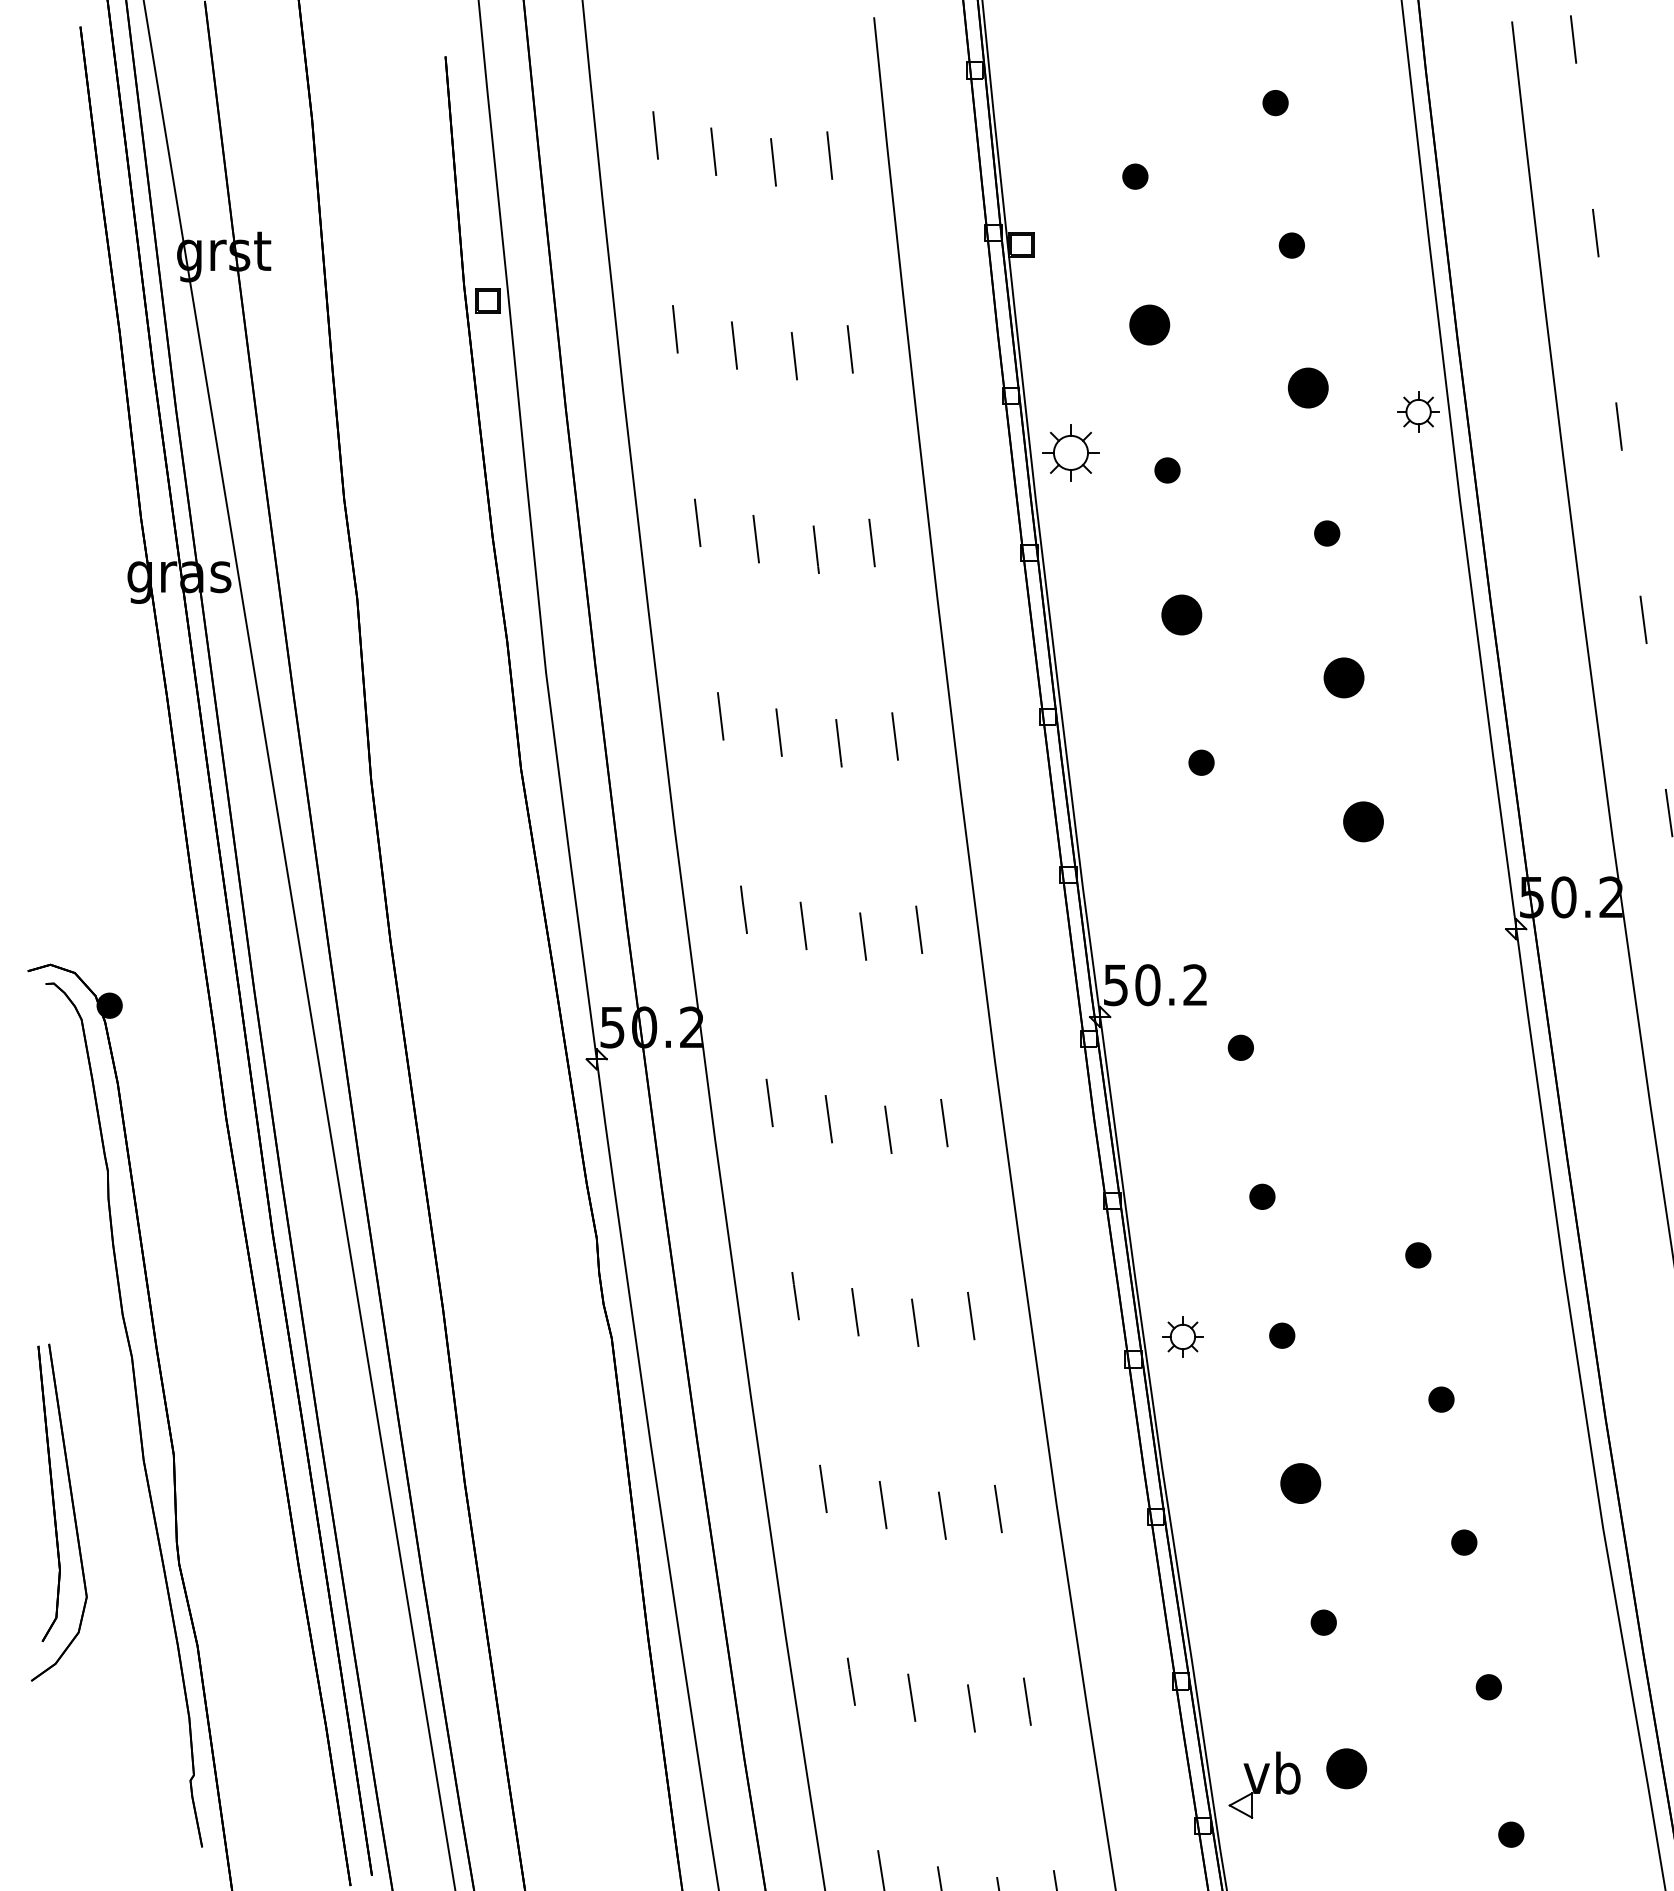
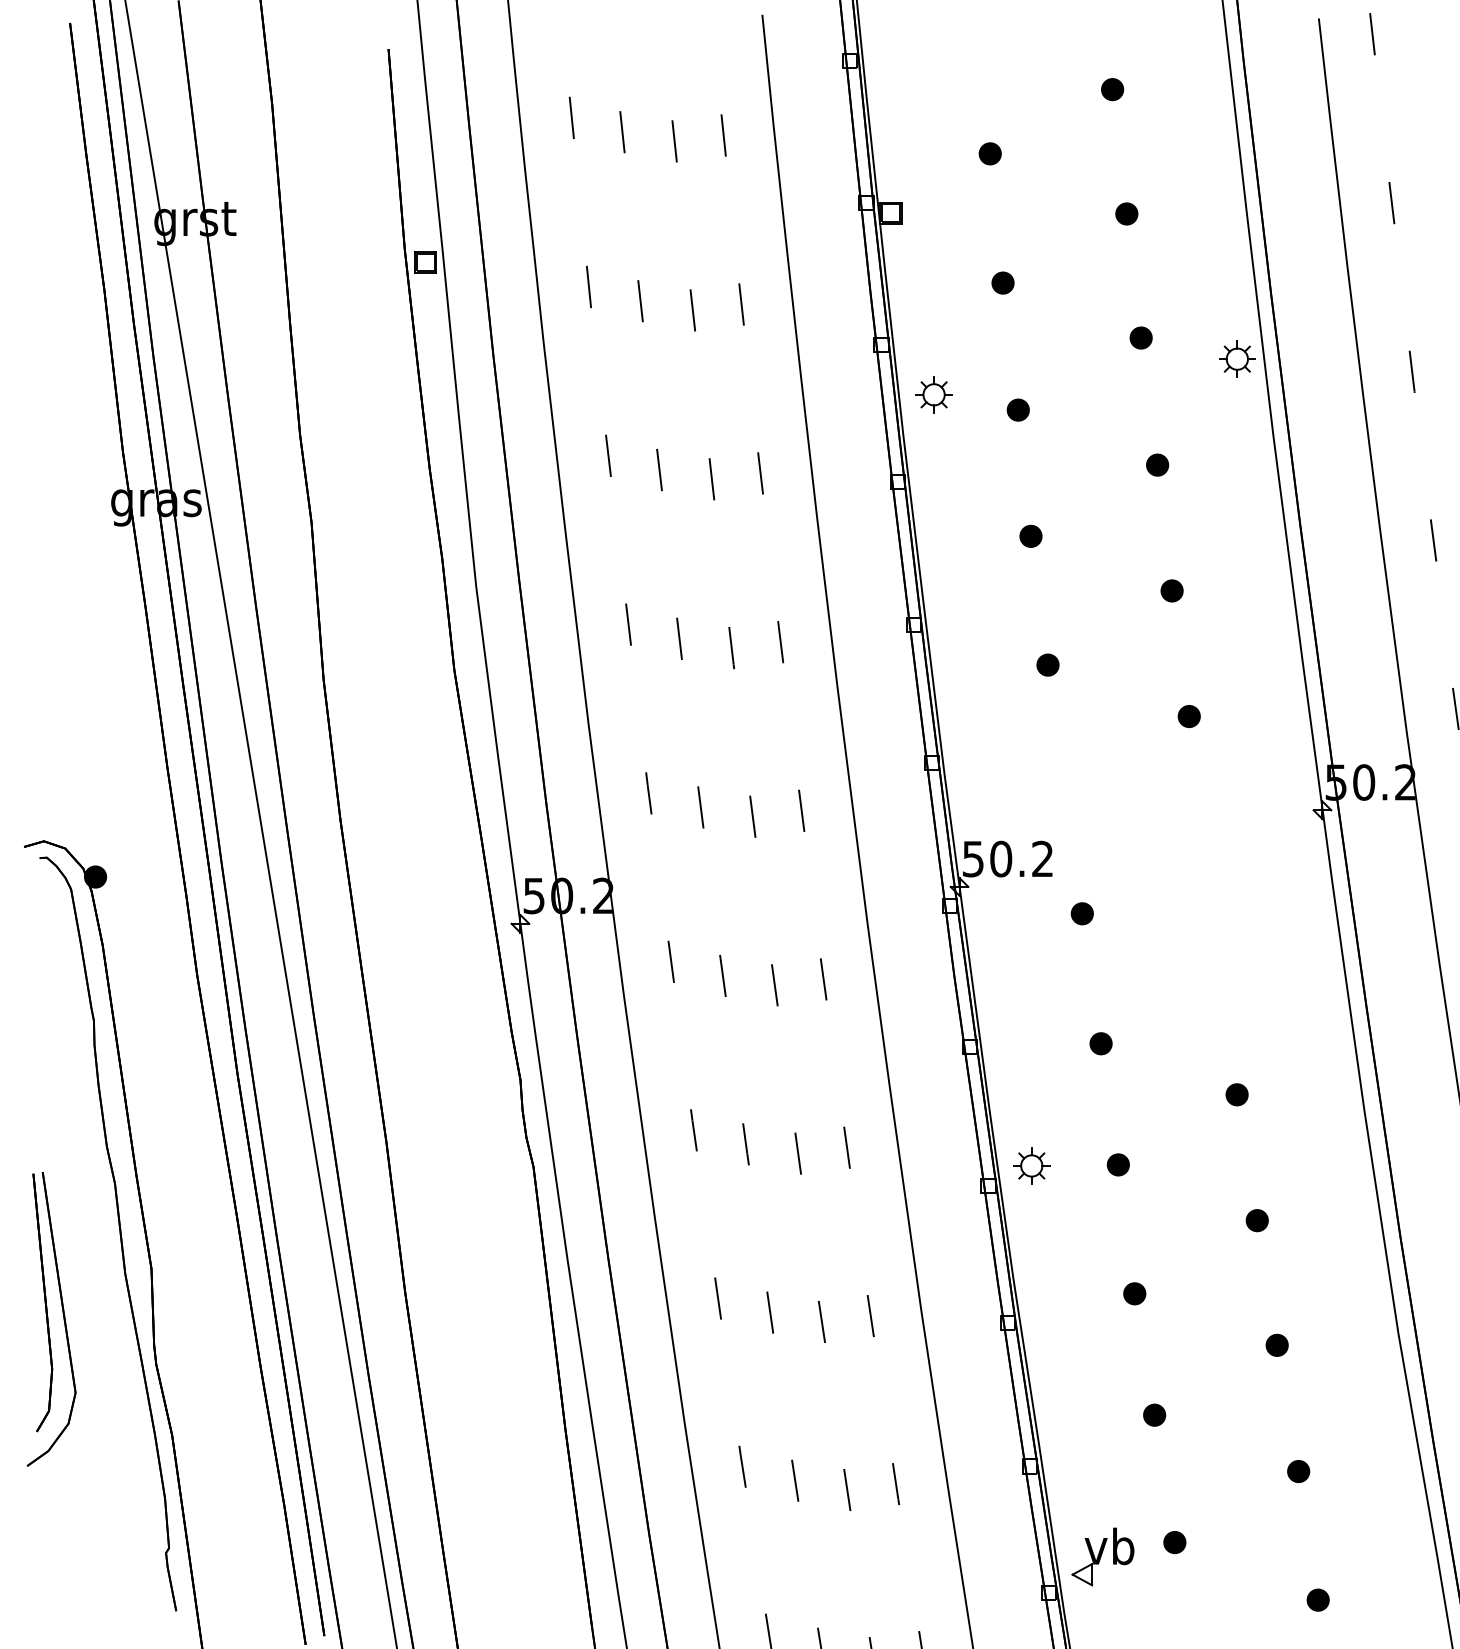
part: (1150, 324) -> (1003, 282), size x0.62
part: (1308, 387) -> (1141, 337), size x0.62
part: (1070, 452) -> (933, 394), size x0.71
part: (1182, 615) -> (1031, 536), size x0.62
part: (1343, 677) -> (1171, 590), size x0.62
part: (1363, 821) -> (1189, 716), size x0.62
part: (1301, 1483) -> (1135, 1293), size x0.62
part: (1347, 1768) -> (1175, 1542), size x0.62

